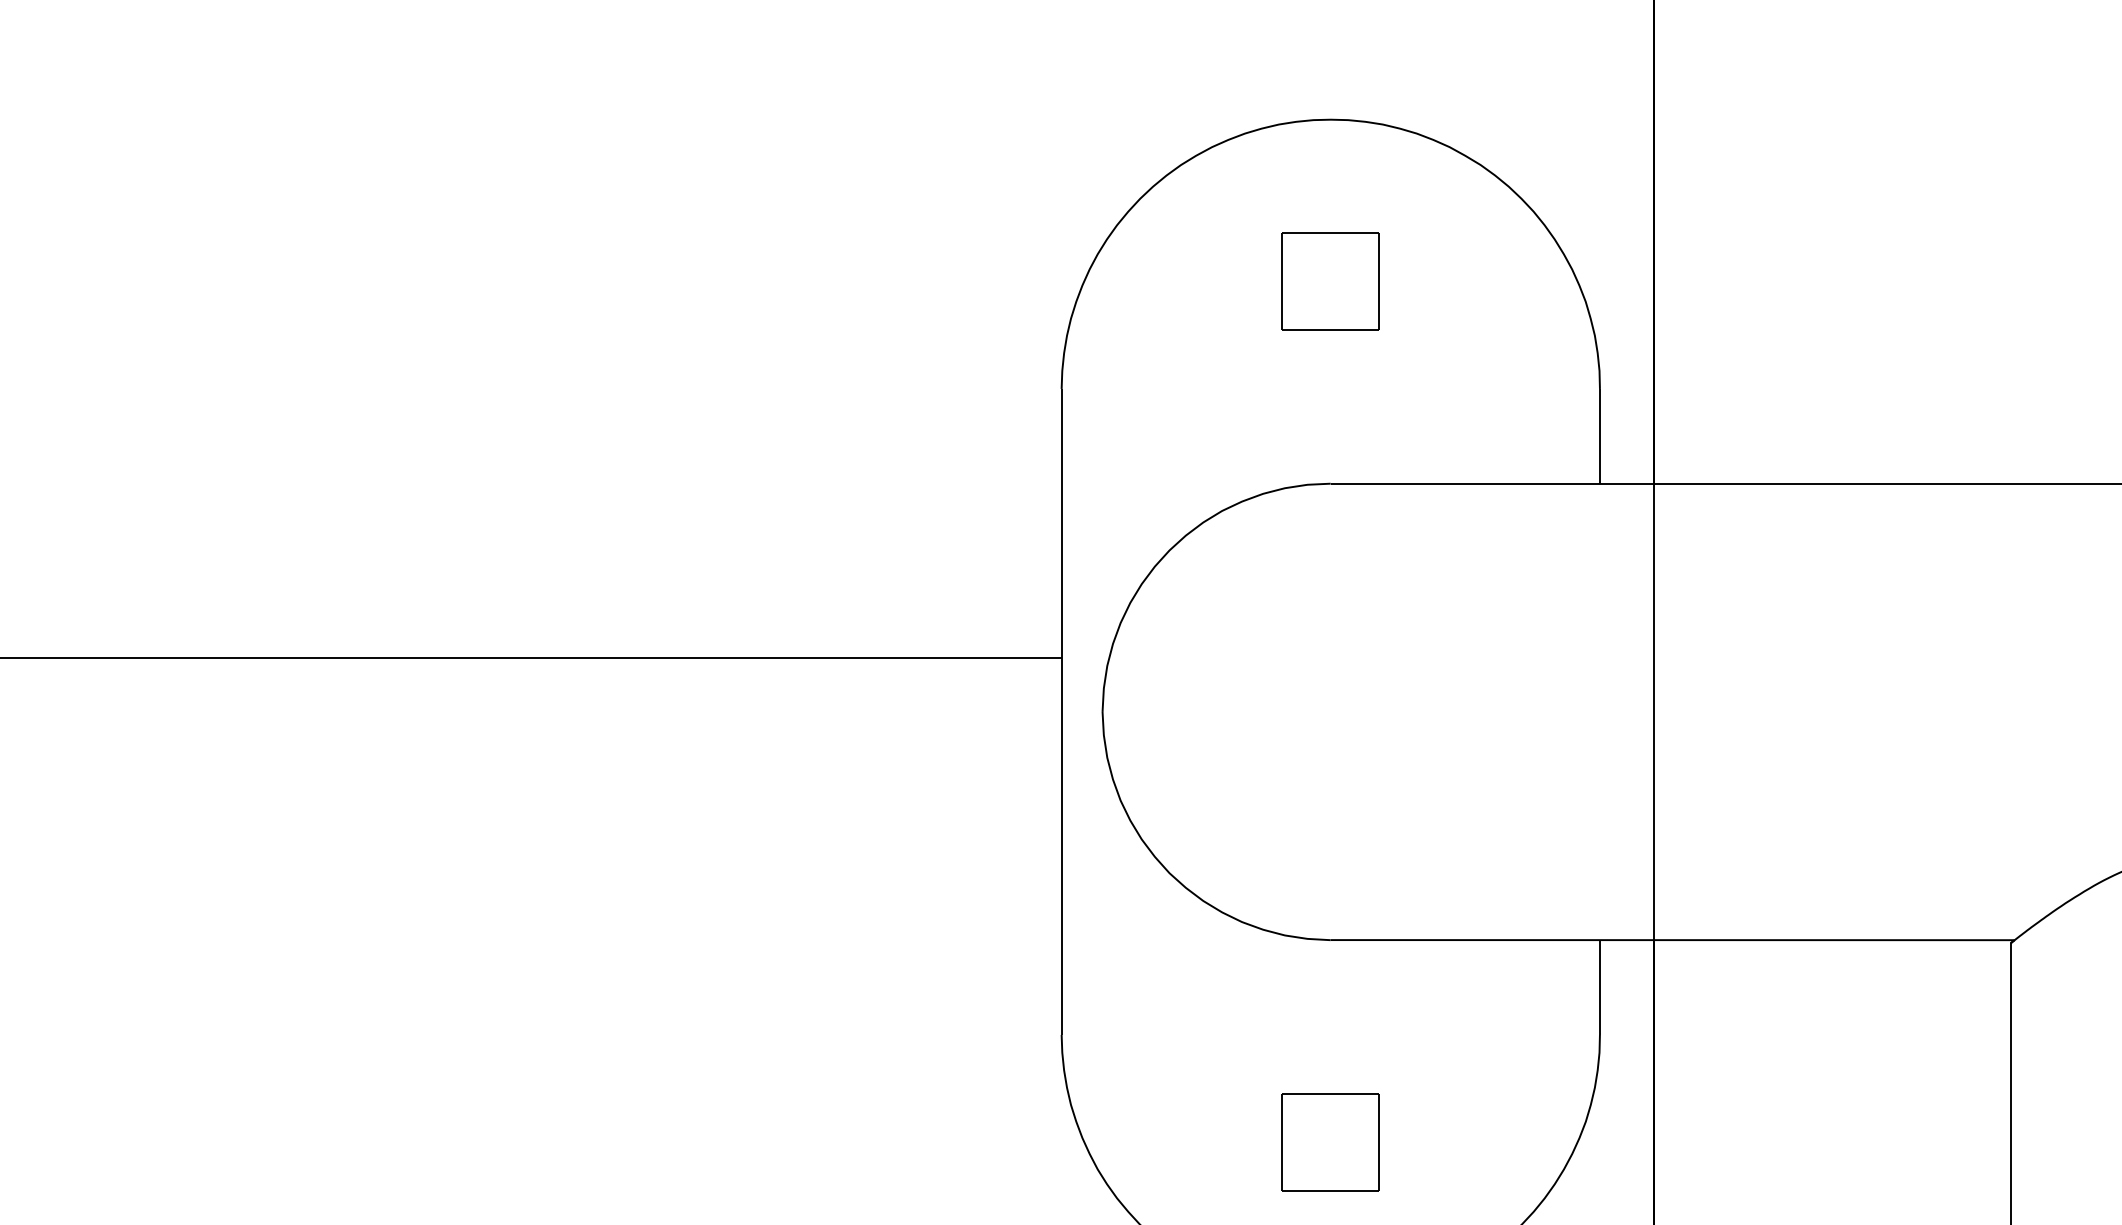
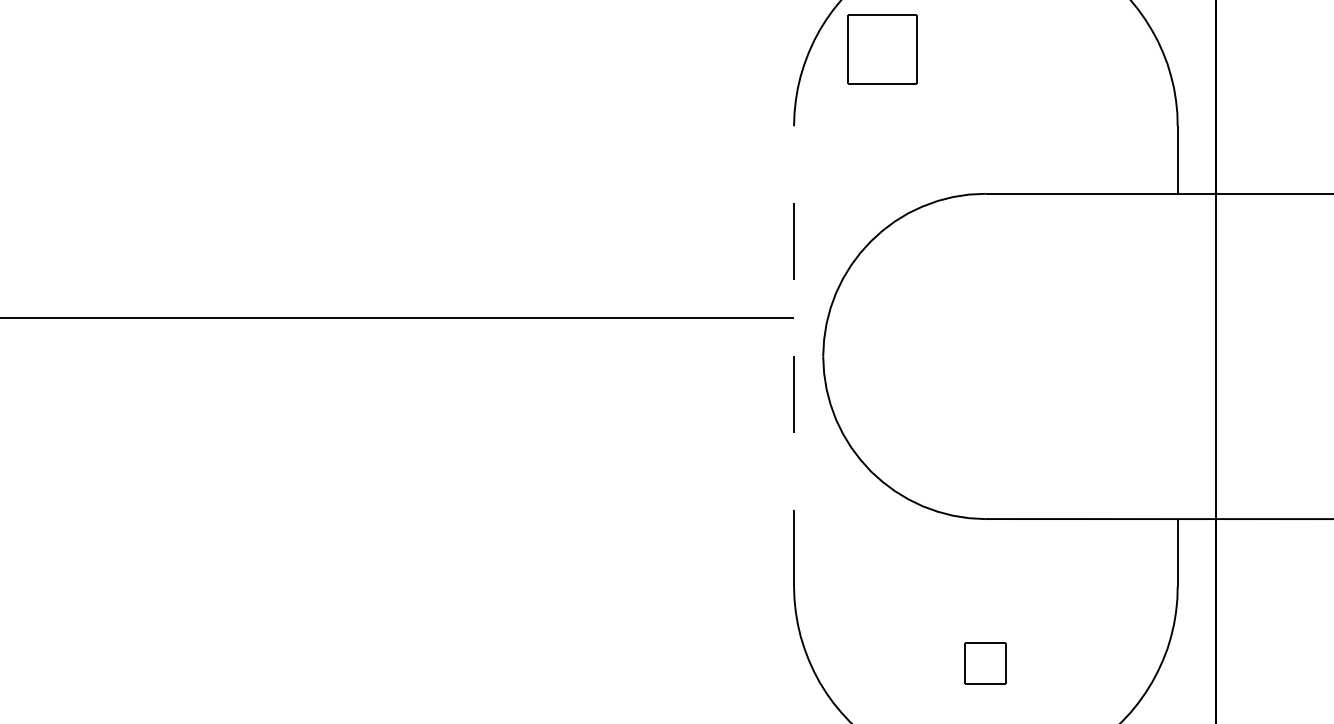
part: (1330, 281) -> (882, 49), moved
line: (1061, 711) -> (793, 356), solid -> dashed
part: (1330, 1142) -> (985, 663), size x0.6

